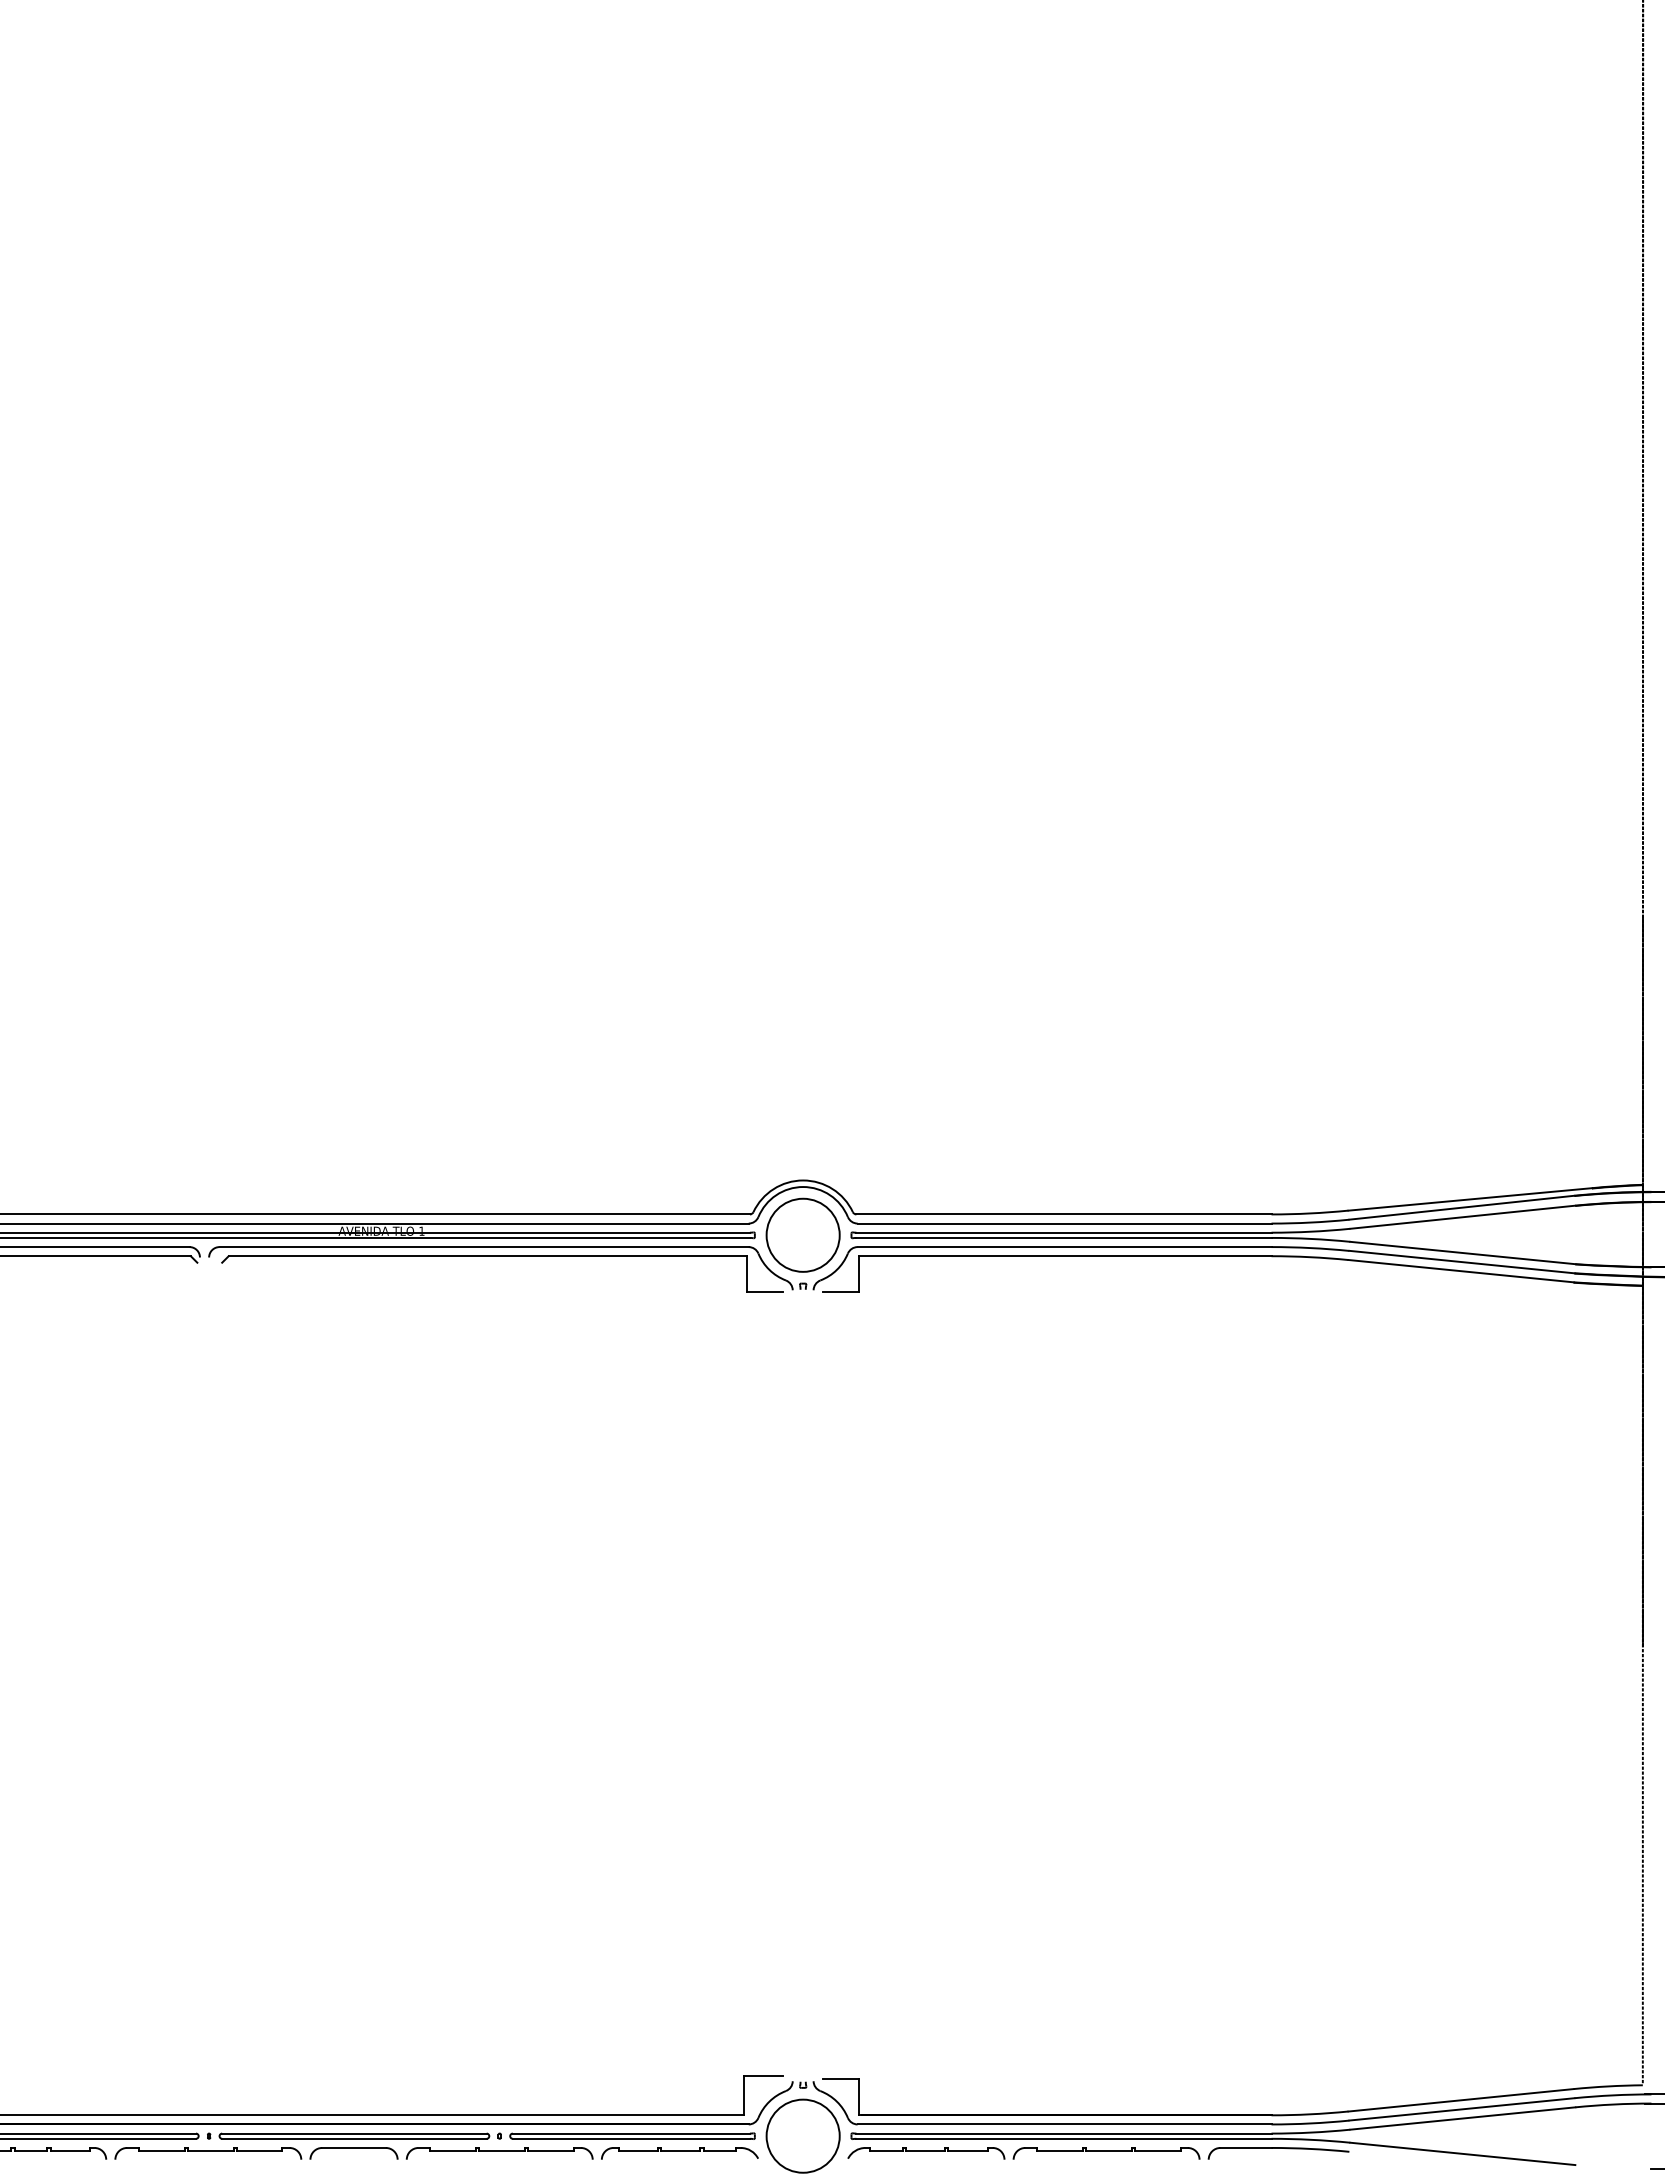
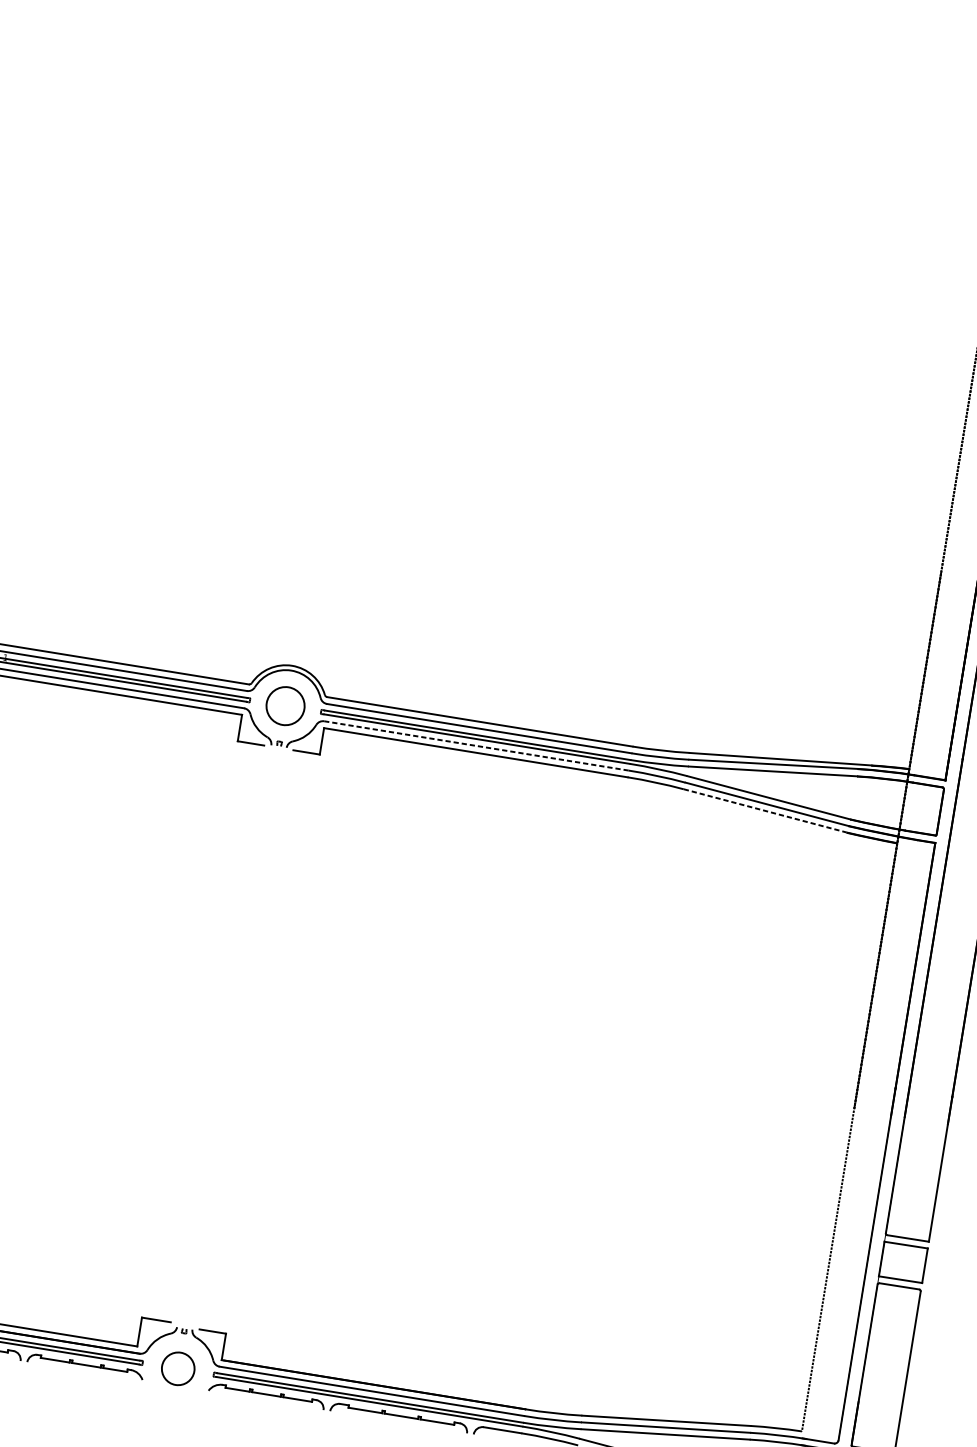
circle: (802, 1234) -> (285, 705), size x0.7
line: (1064, 1247) -> (476, 746), solid -> dashed
line: (1461, 1271) -> (765, 811), solid -> dashed
circle: (802, 2135) -> (177, 1368), size x0.6

